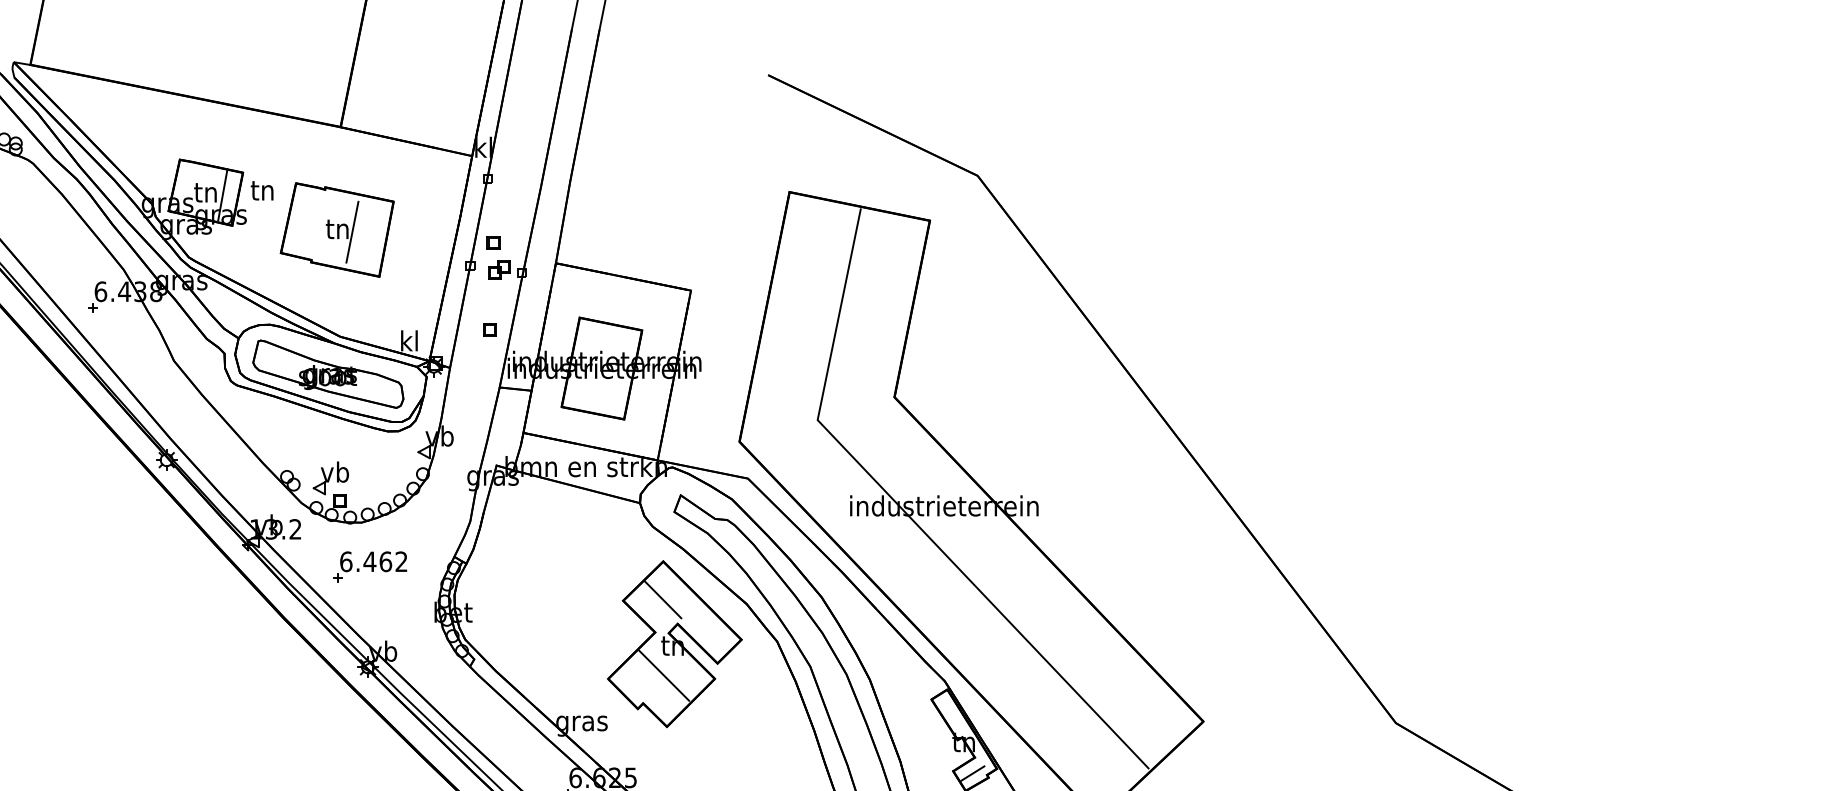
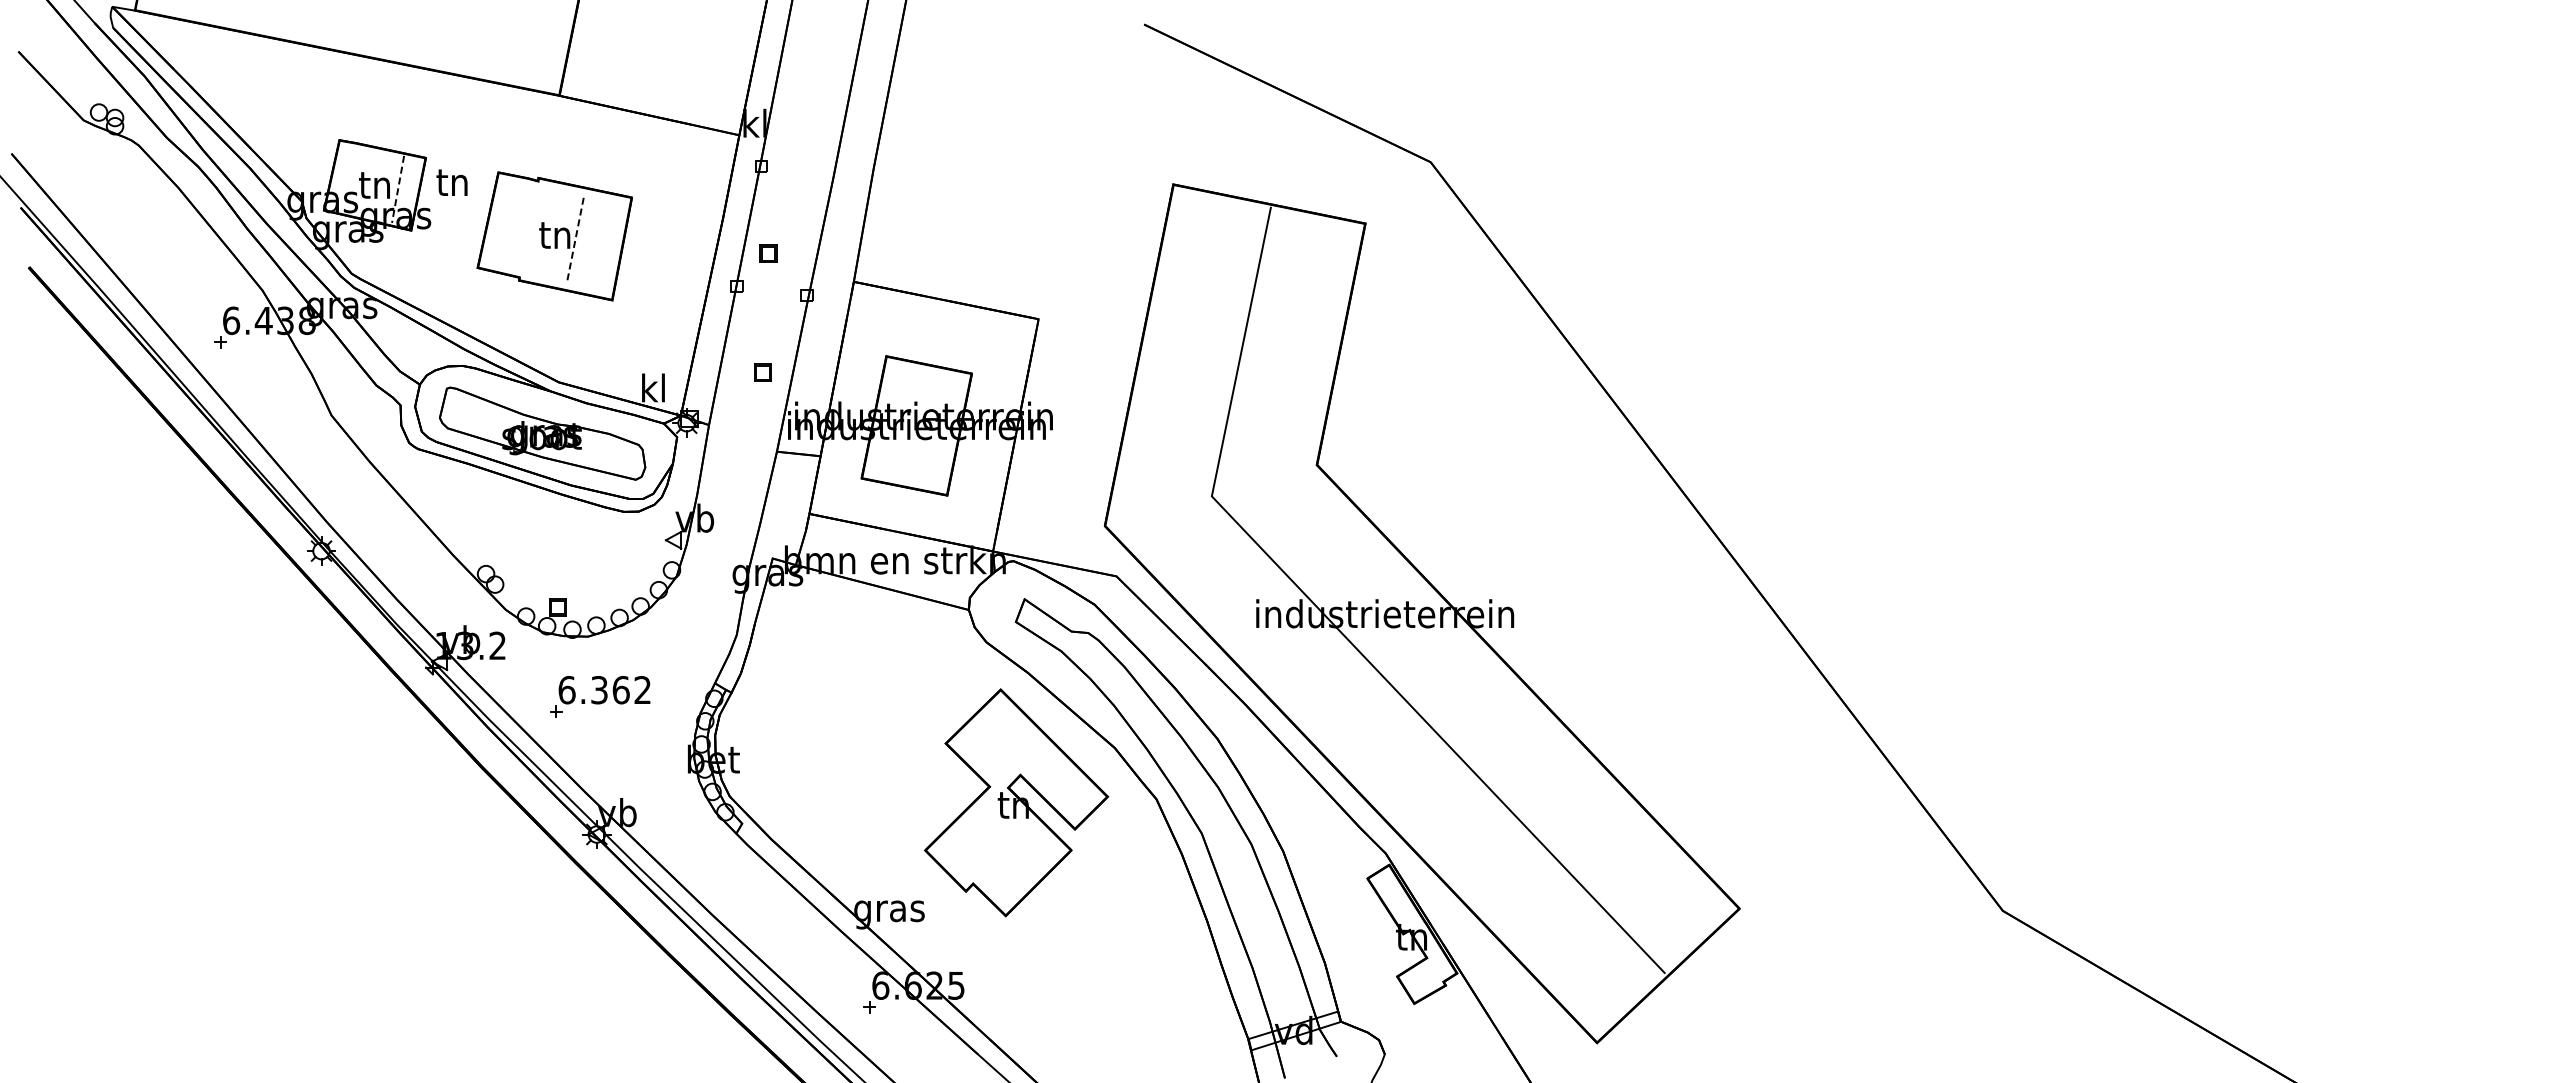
line: (223, 195) -> (398, 189), solid -> dashed
line: (352, 232) -> (575, 239), solid -> dashed
part: (499, 270) -> (776, 291), removed
part: (330, 477) -> (545, 575), removed
text: (369, 562) -> (599, 690), 6.462 -> 6.362
line: (663, 600) -> (1000, 742), removed
line: (663, 675) -> (1001, 845), removed
line: (972, 773) -> (1423, 979), removed

